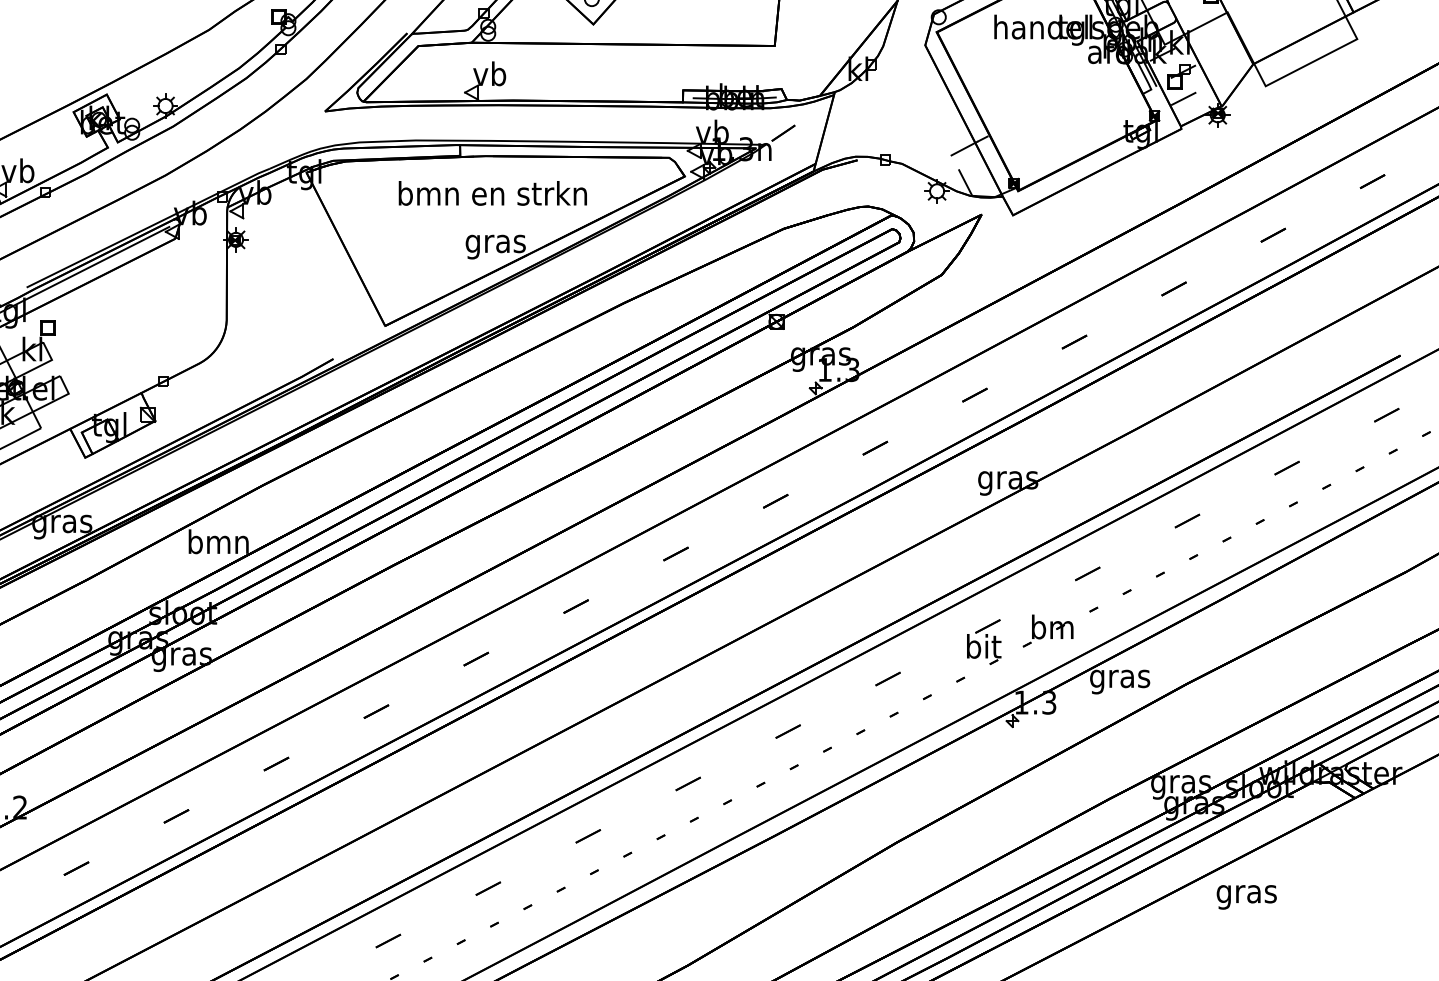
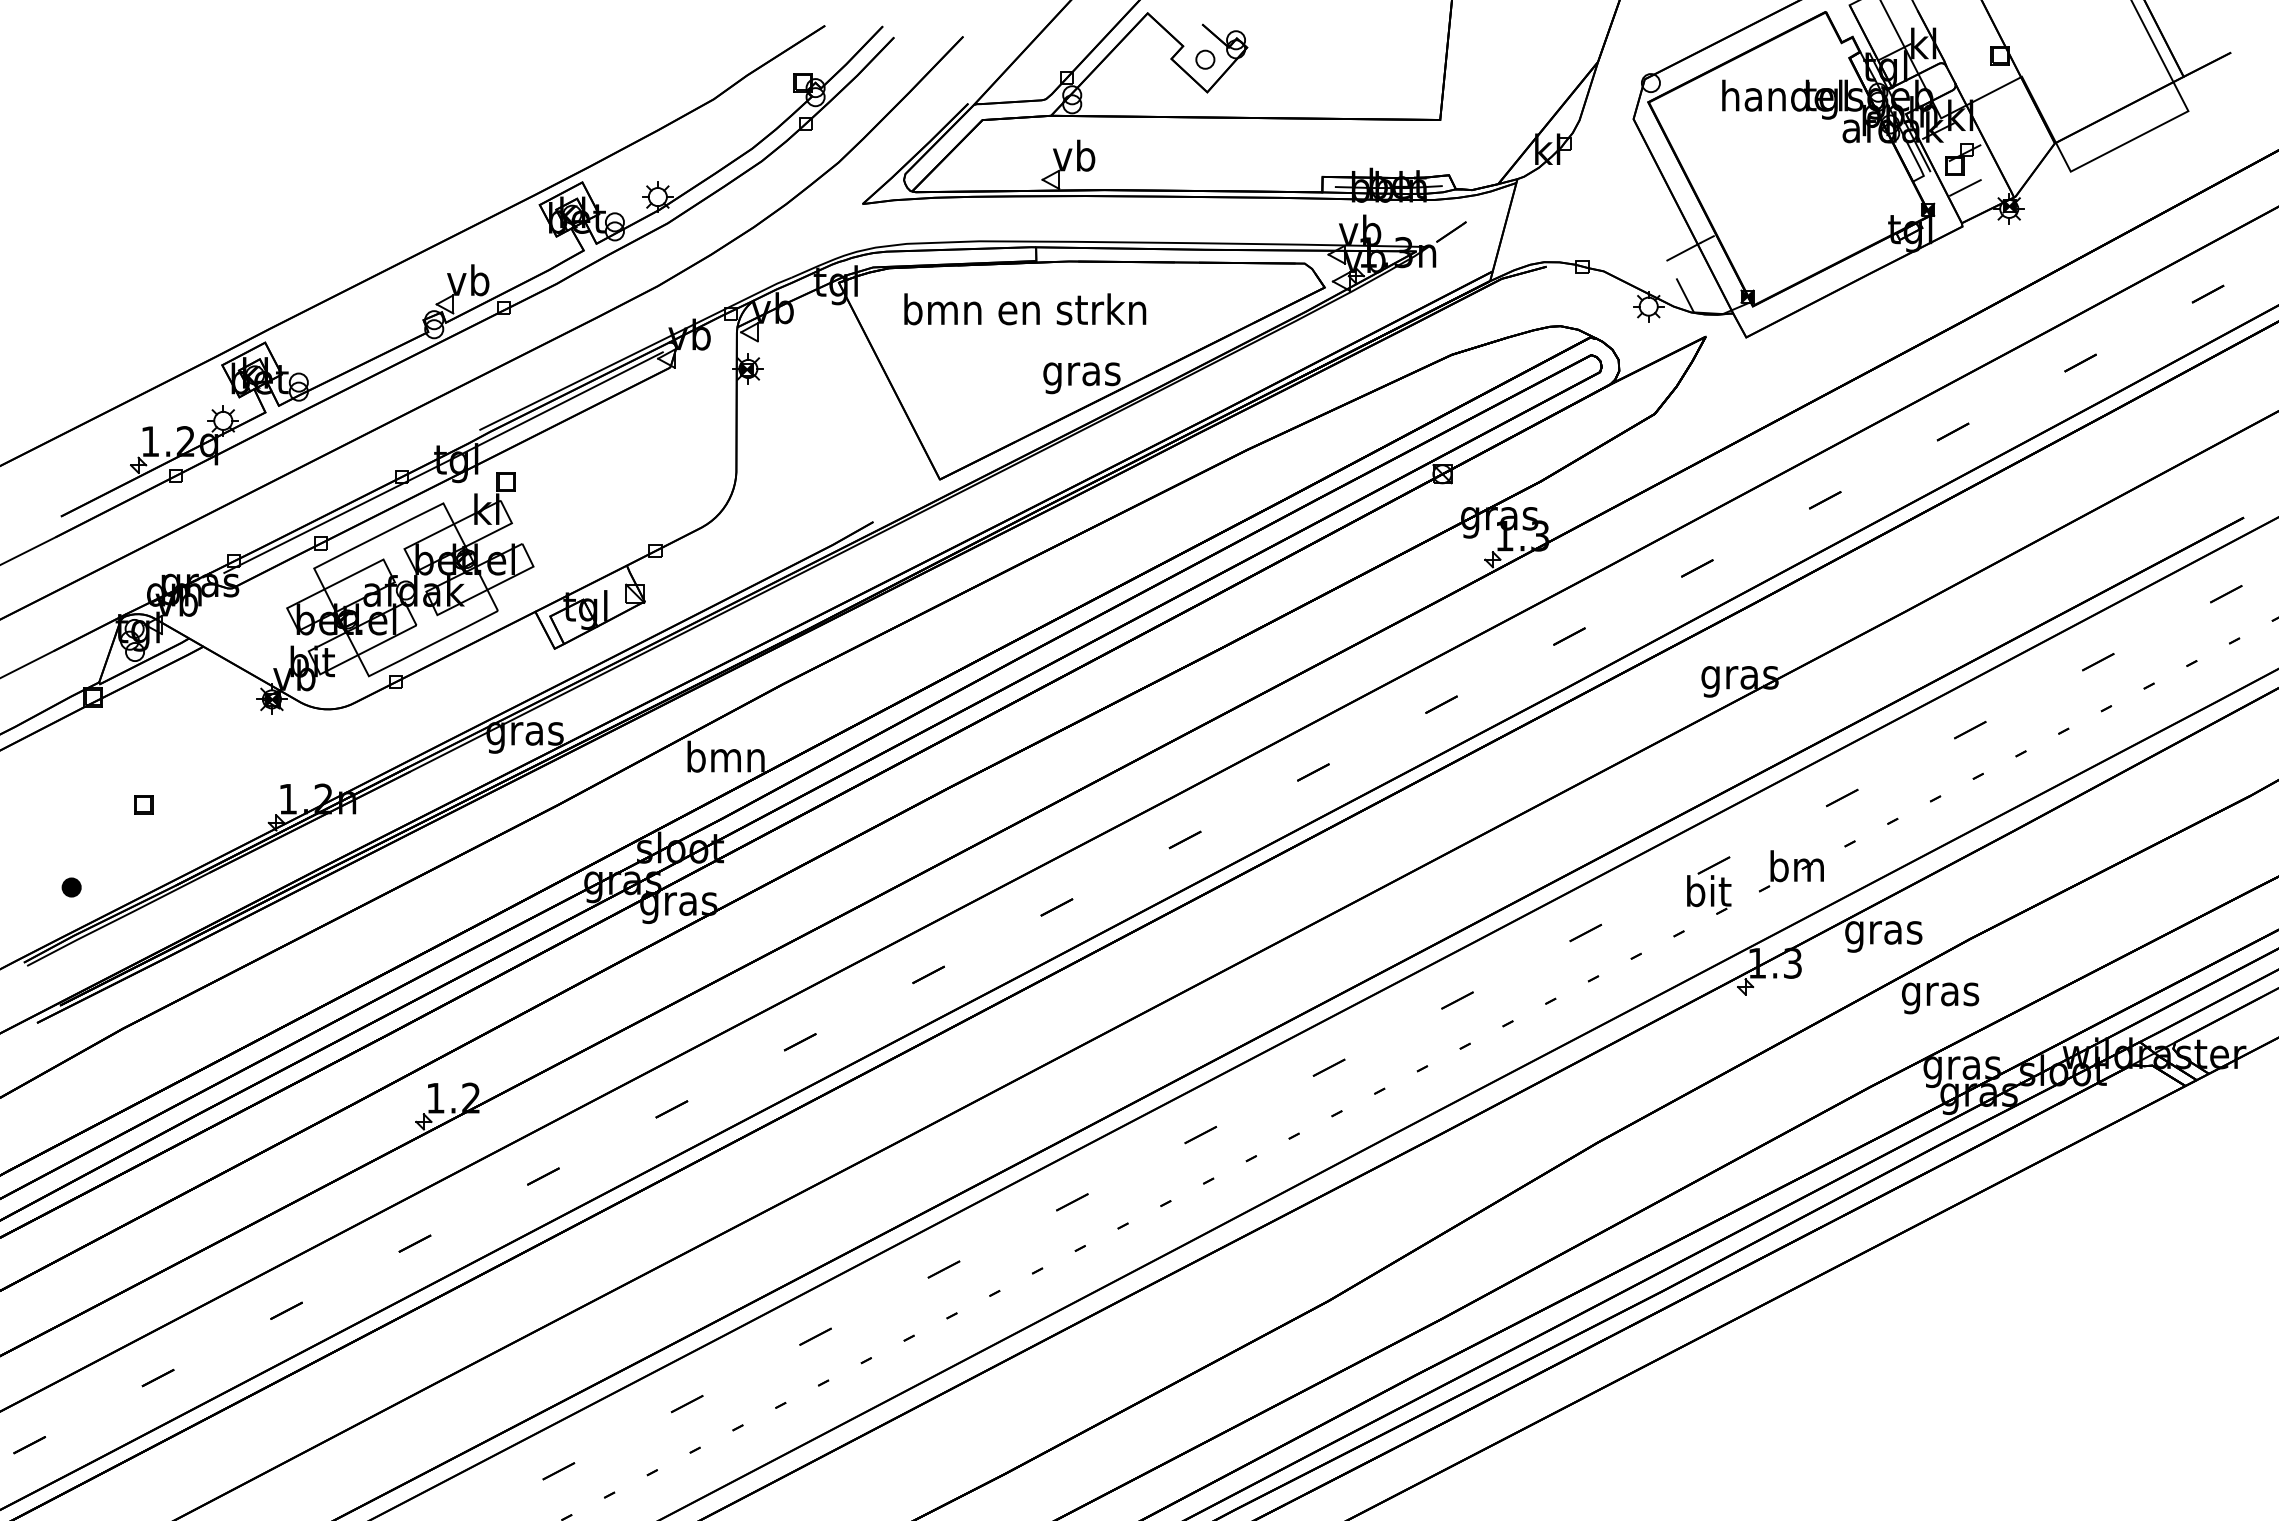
text: (493, 193) -> (1025, 309), moved
text: (1246, 897) -> (1940, 998), moved

